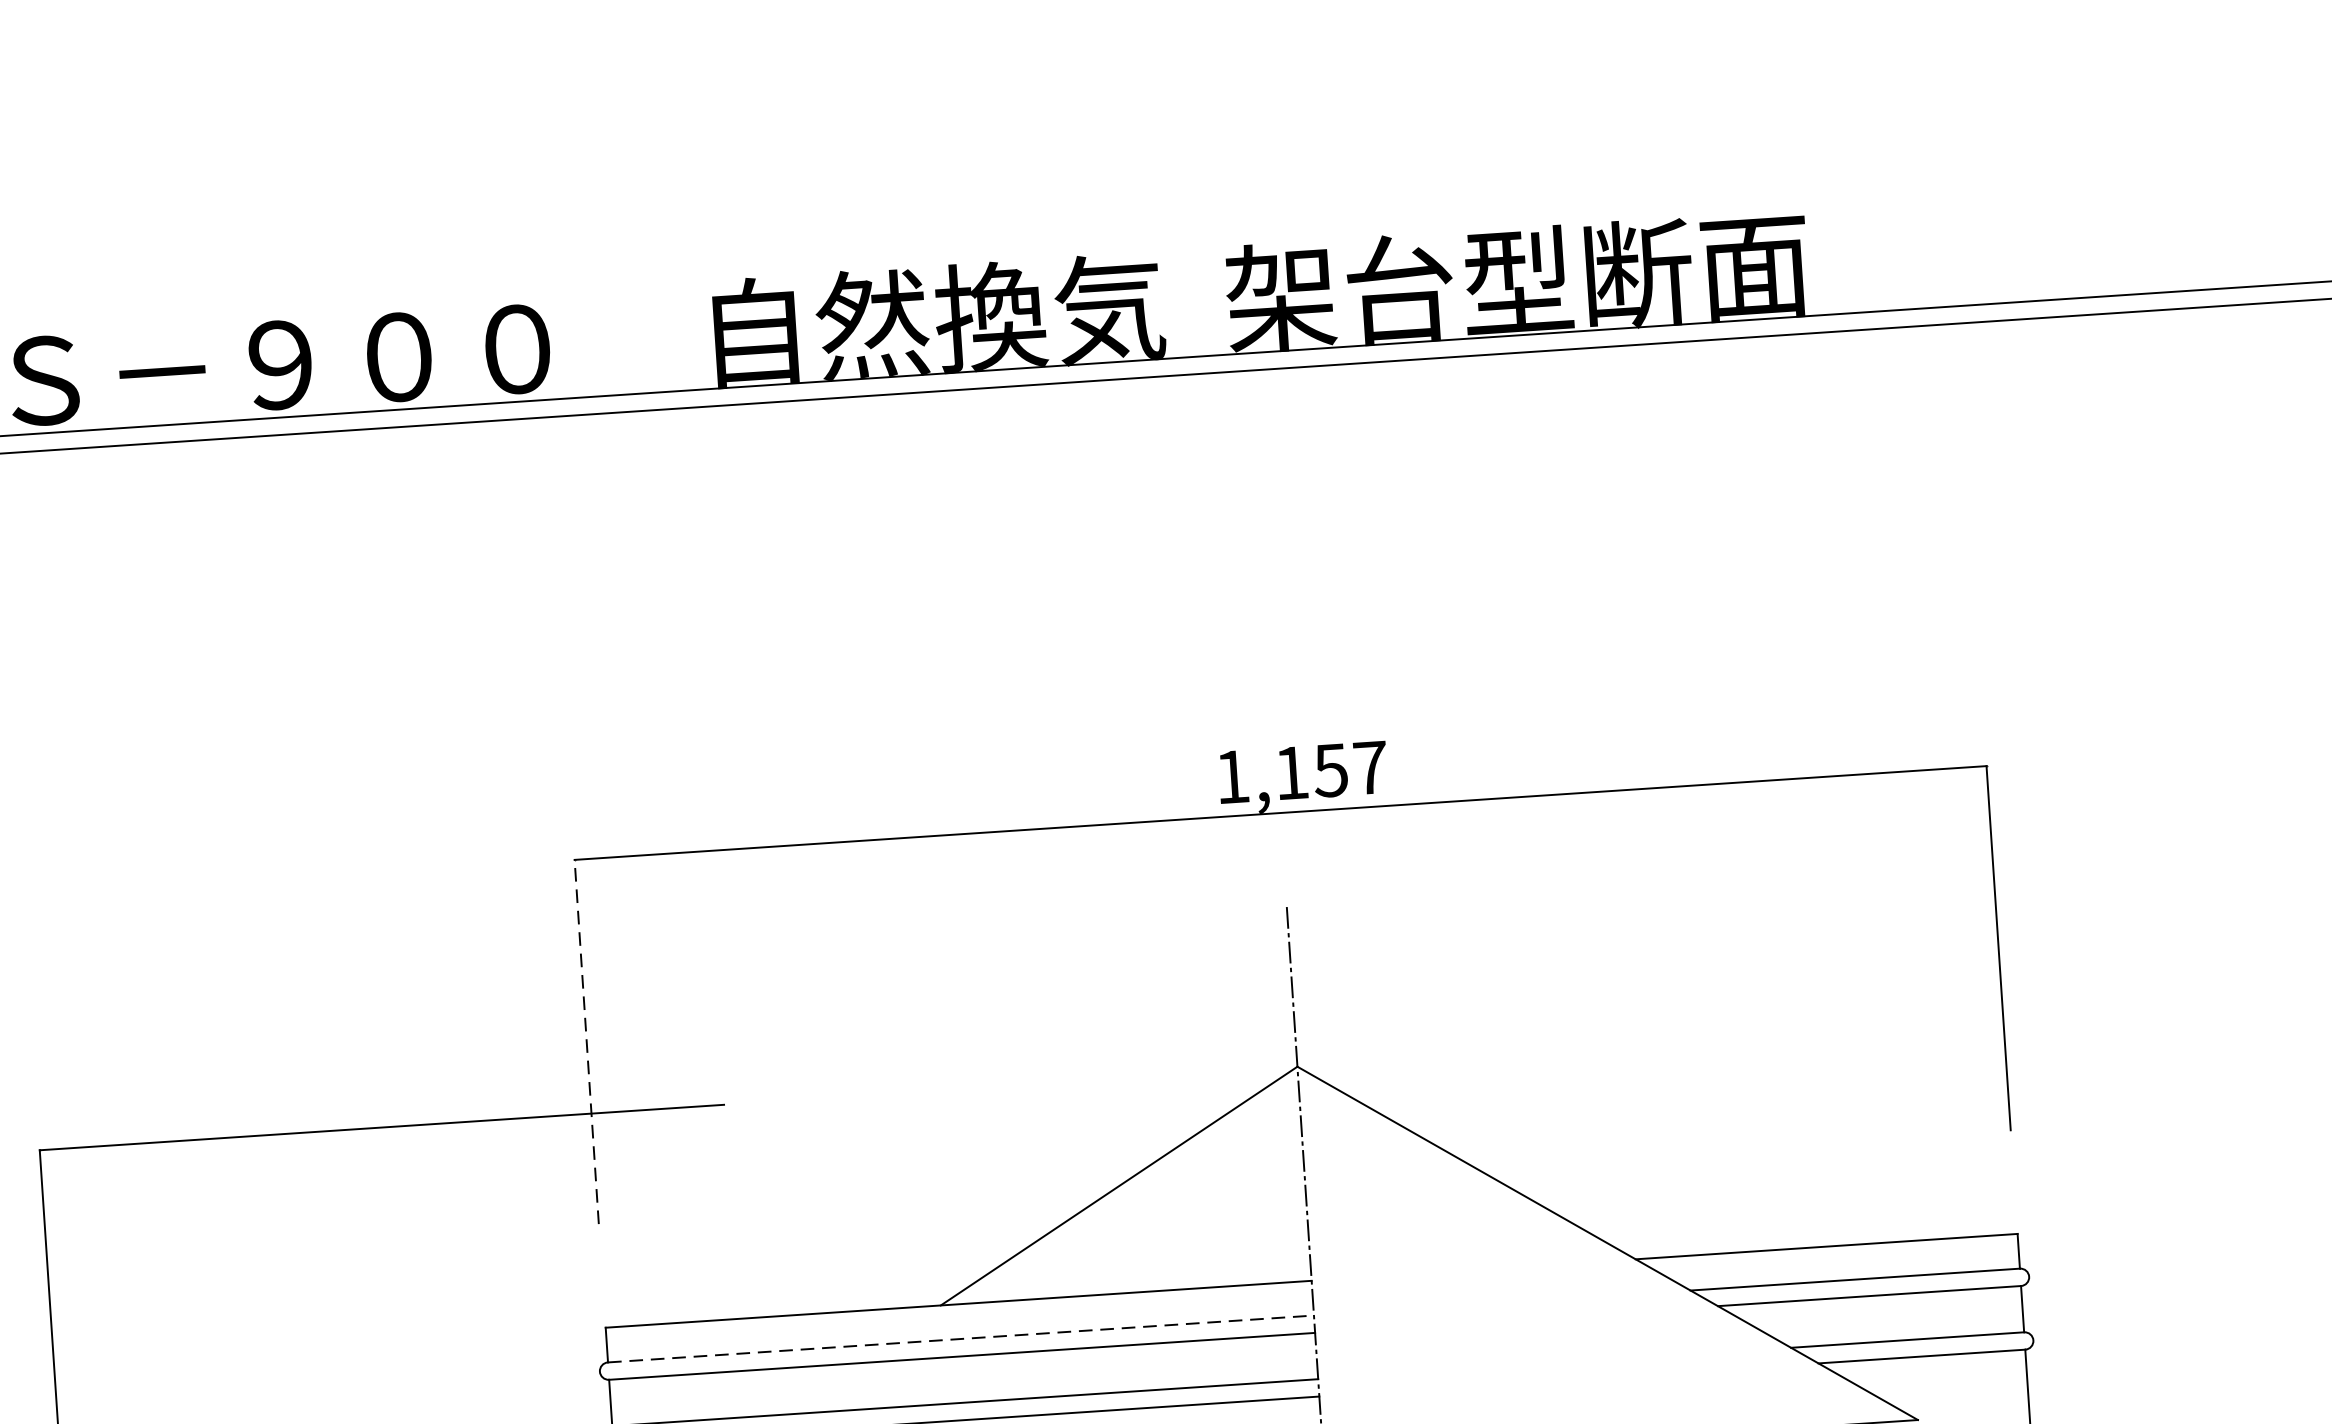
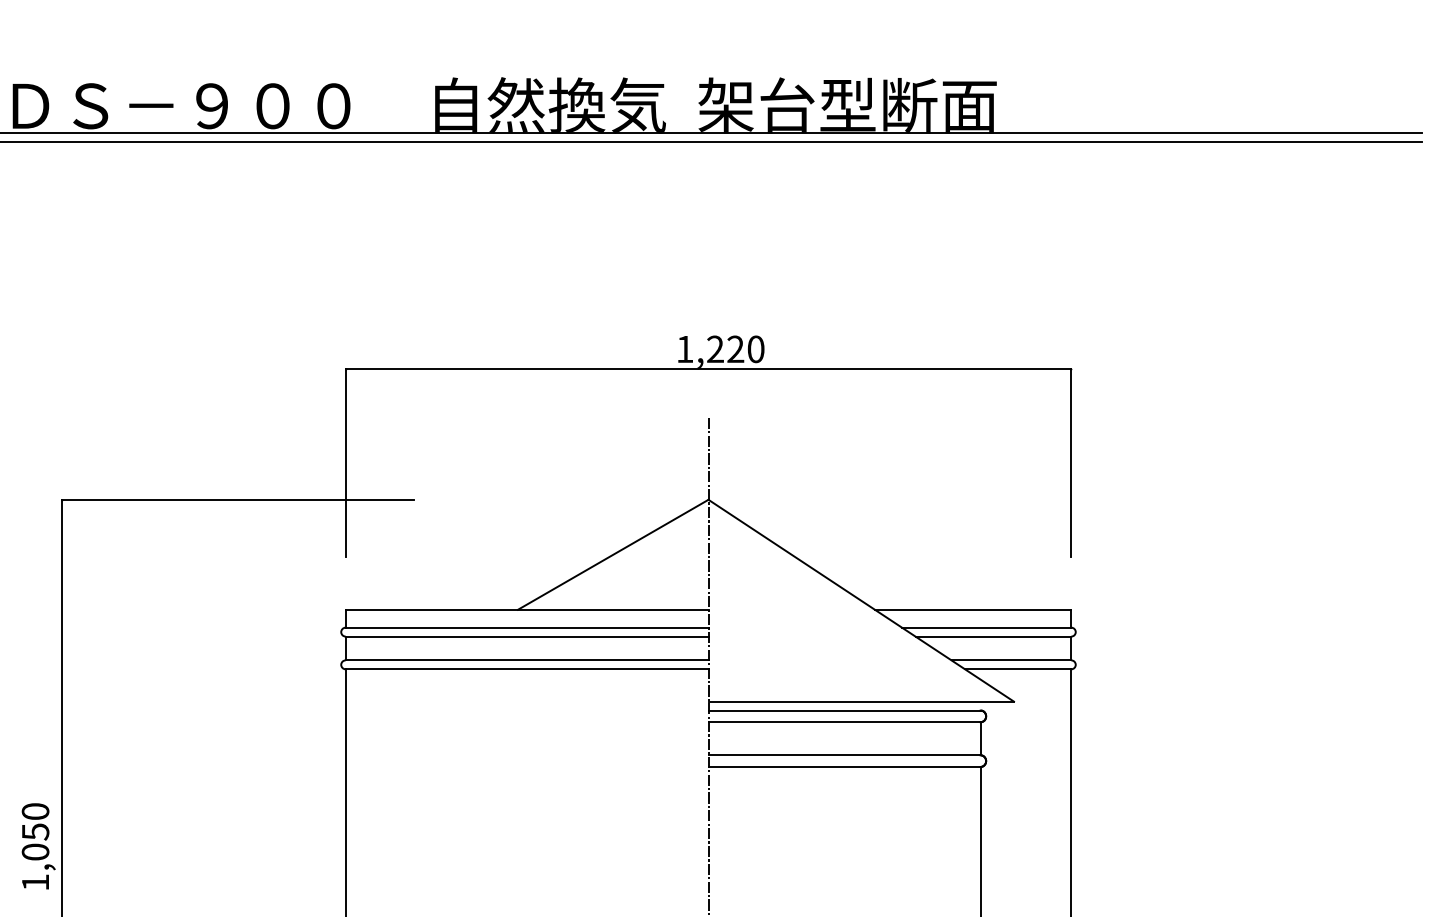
text: (1330, 770) -> (735, 349), 1,157 -> 1,220
line: (586, 1041) -> (345, 462), dashed -> solid
line: (961, 1338) -> (527, 627), dashed -> solid

